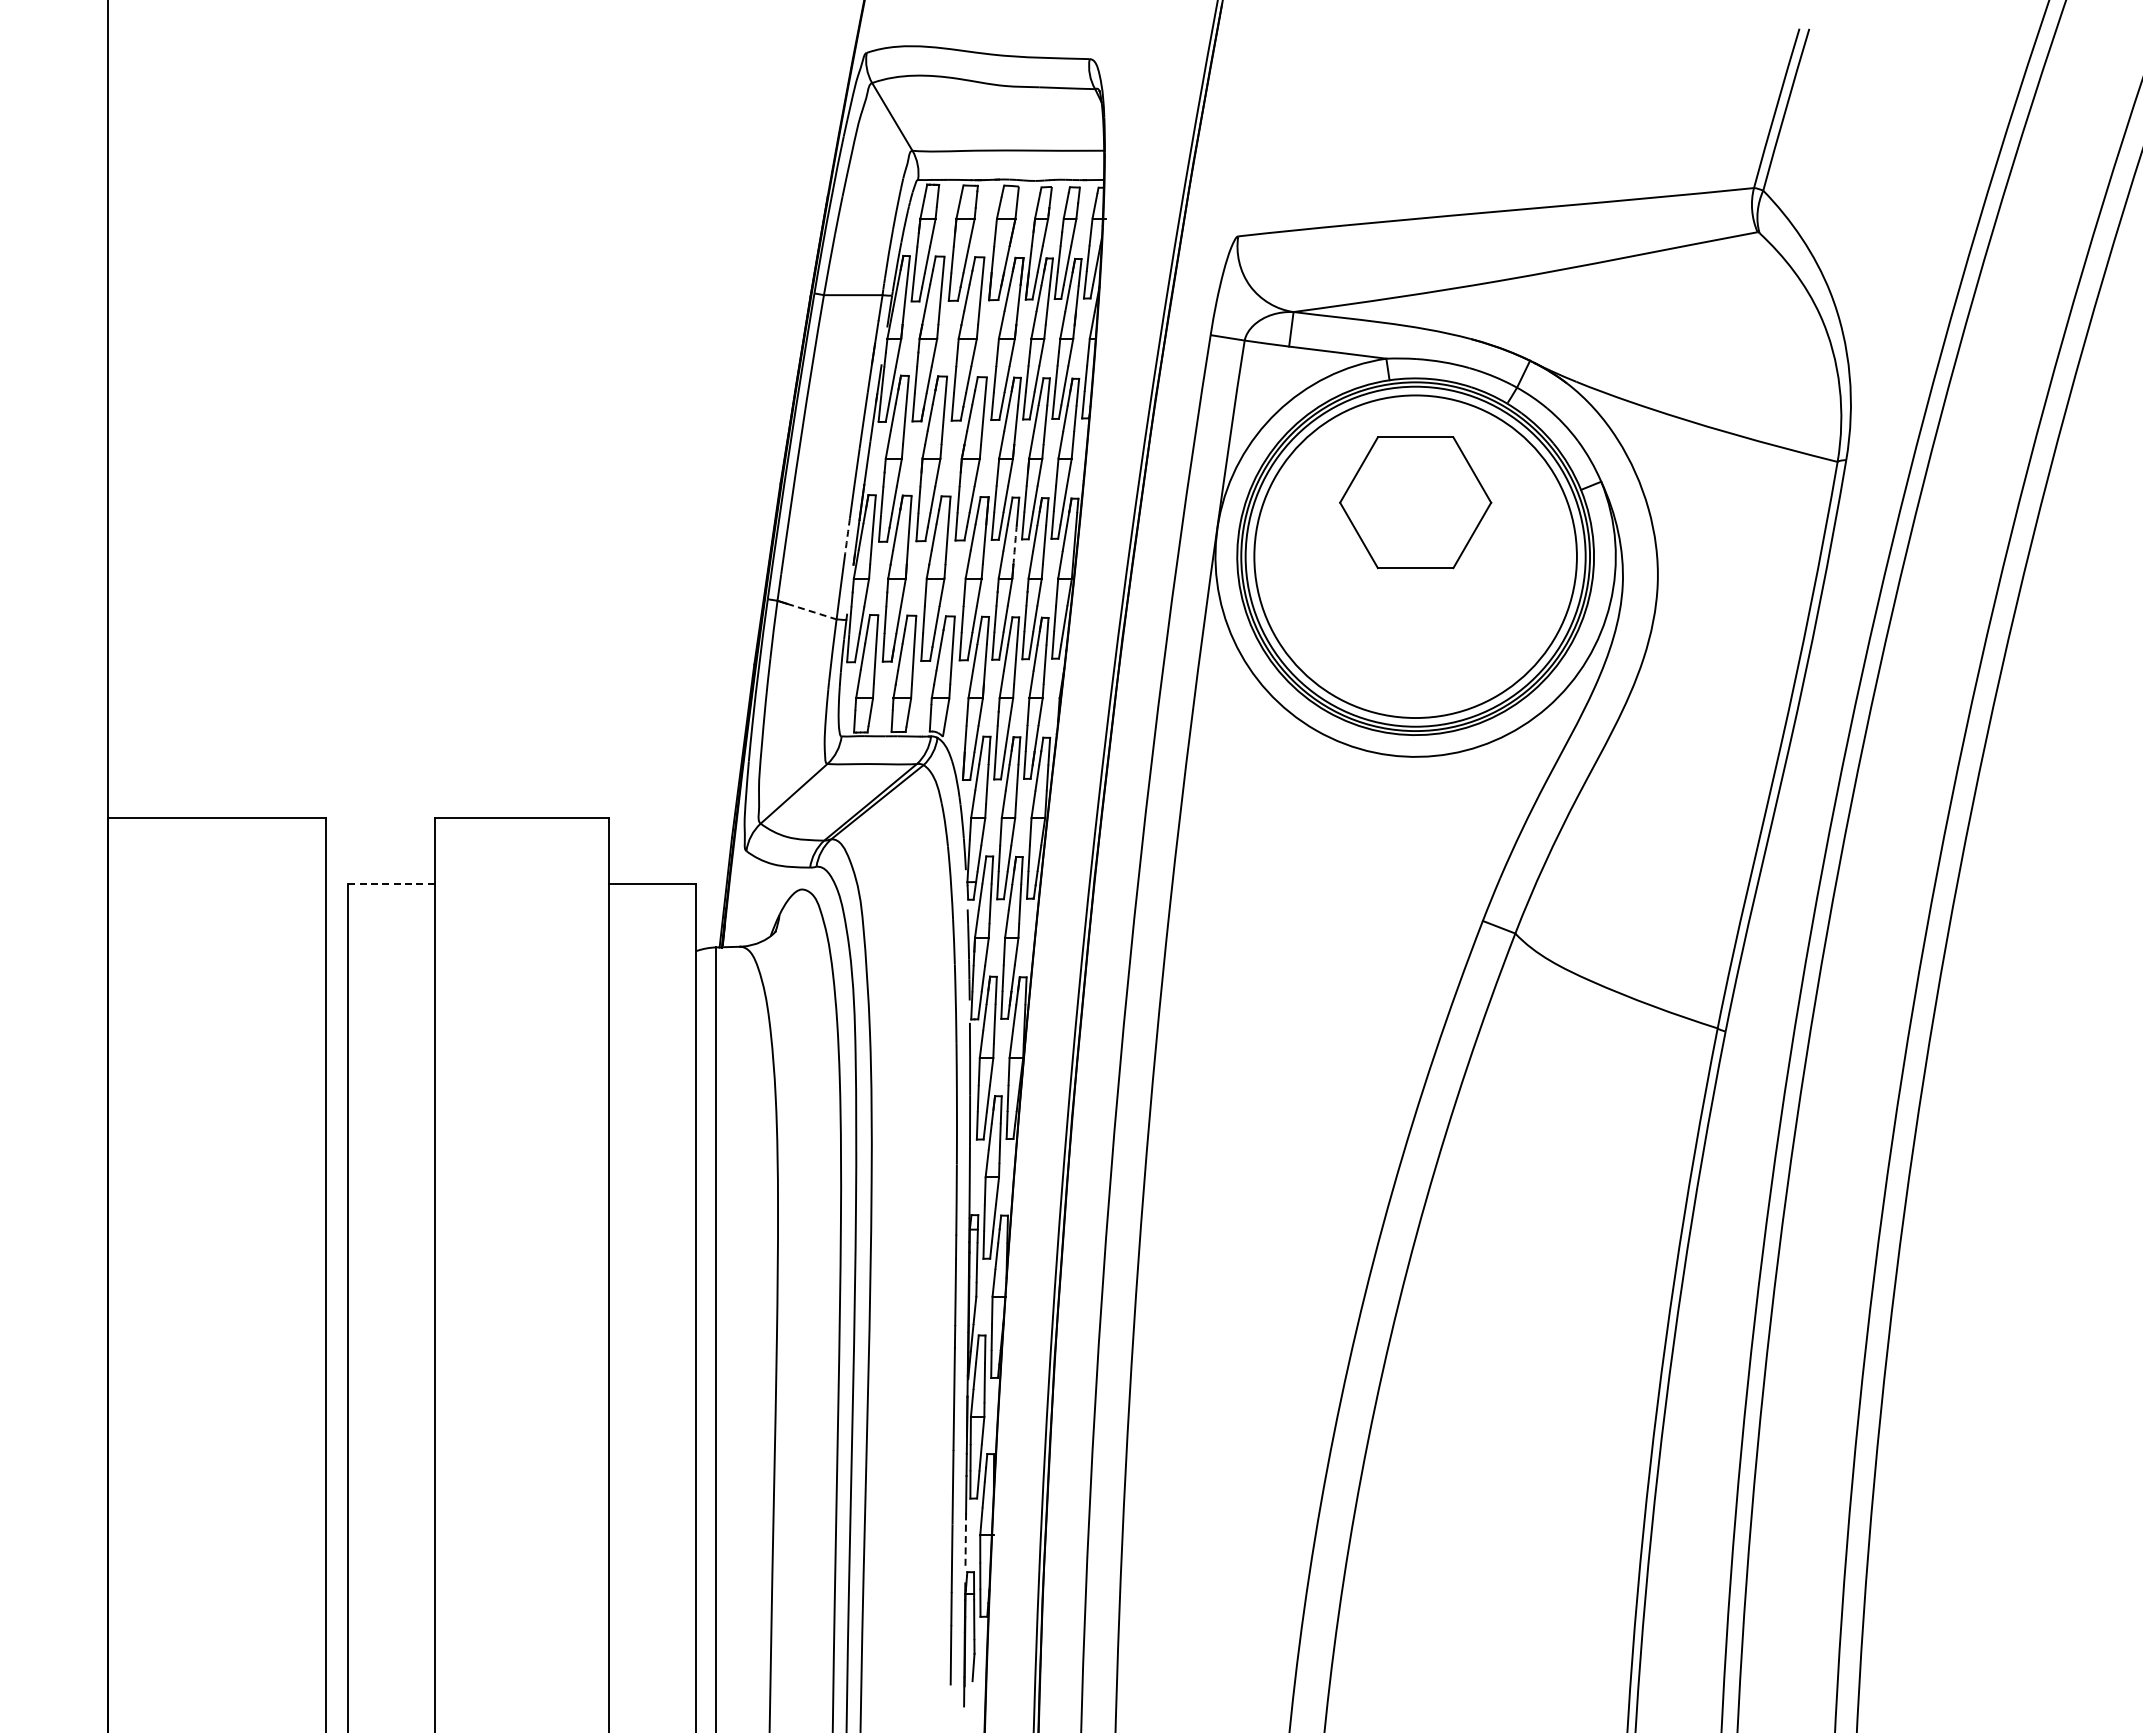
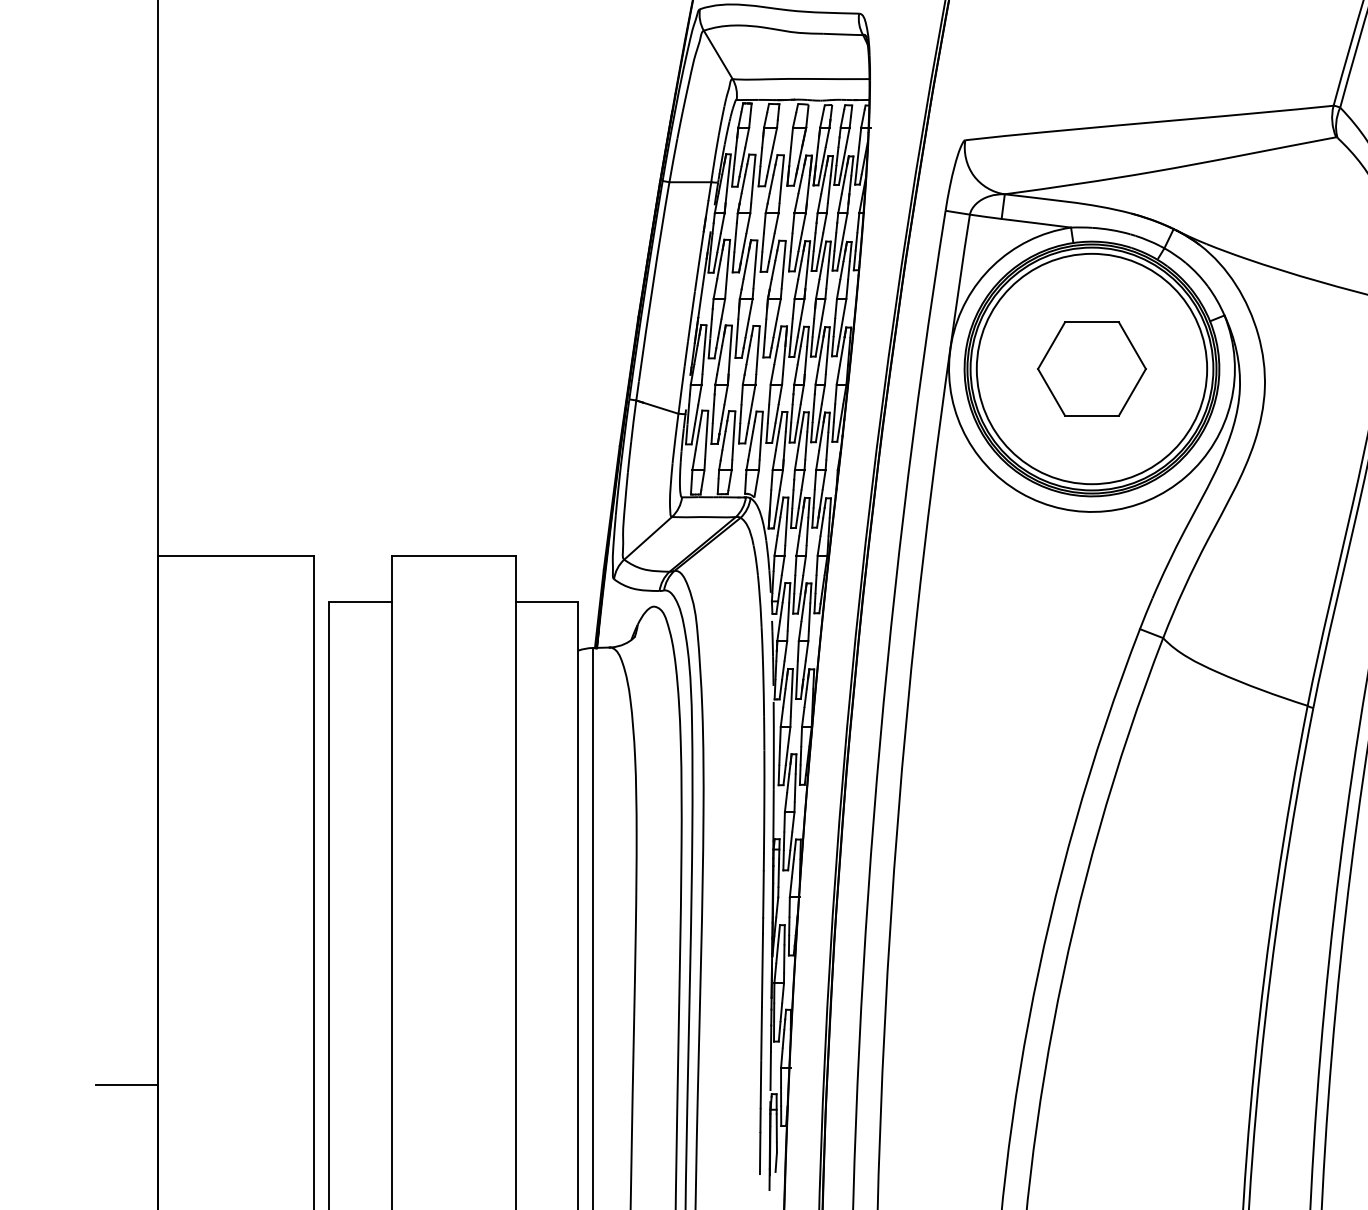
part: (1415, 502) -> (1091, 368), moved
arc: (847, 536) -> (686, 354), dashed -> solid
arc: (1015, 544) -> (806, 360), dashed -> solid
line: (811, 611) -> (660, 408), dashed -> solid
line: (391, 883) -> (360, 602), dashed -> solid
line: (965, 1539) -> (770, 1070), dashed -> solid
line: (63, 1559) -> (126, 1085), added

